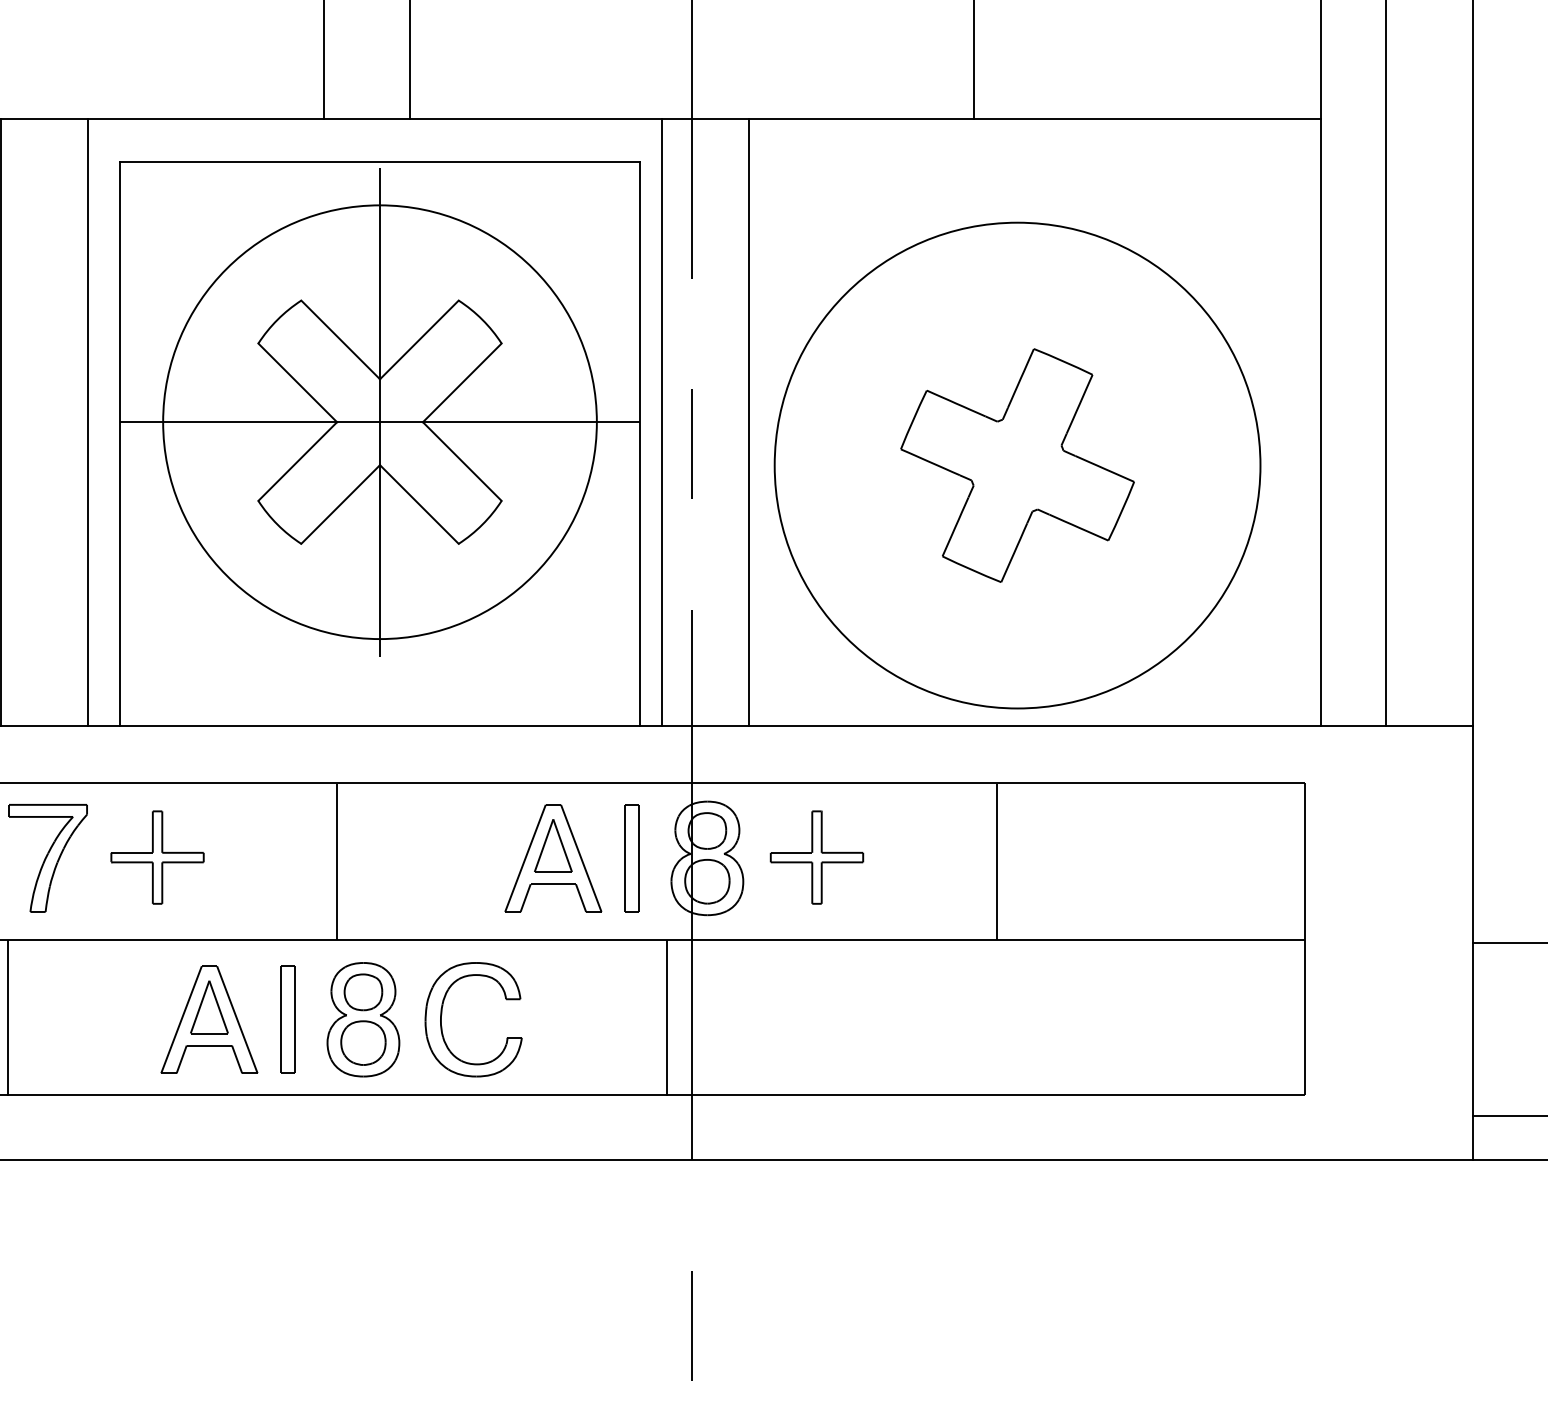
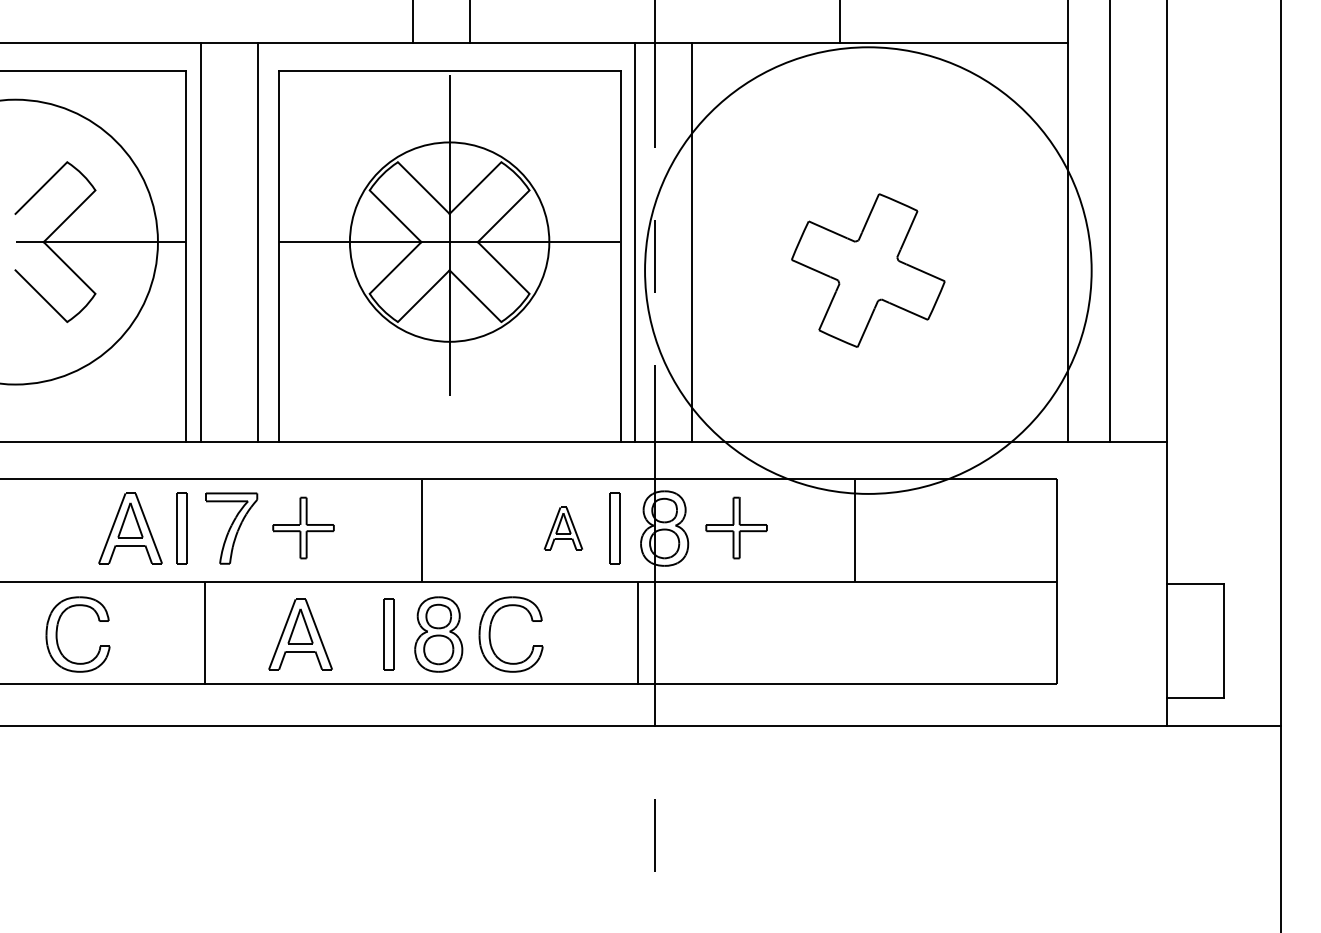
circle: (379, 421) -> (449, 241), size x0.7
circle: (1016, 465) -> (867, 270), size x1.4
part: (553, 858) -> (563, 528), size x0.6
part: (209, 1019) -> (300, 634), moved

